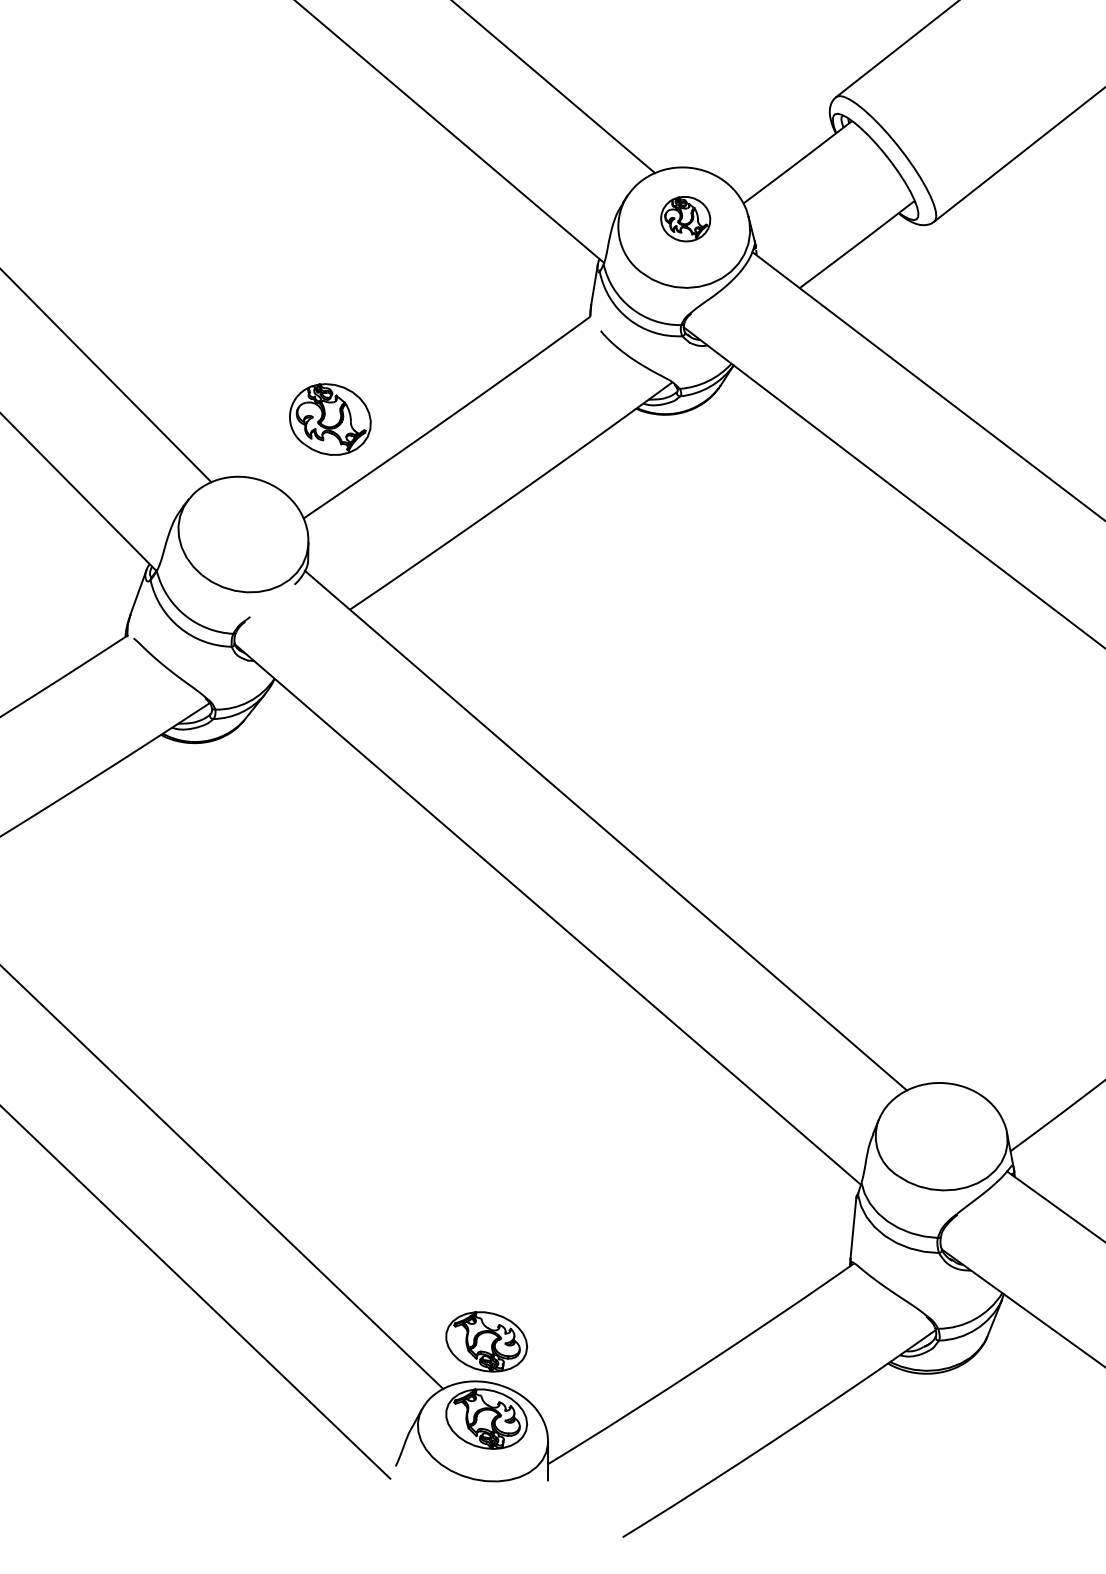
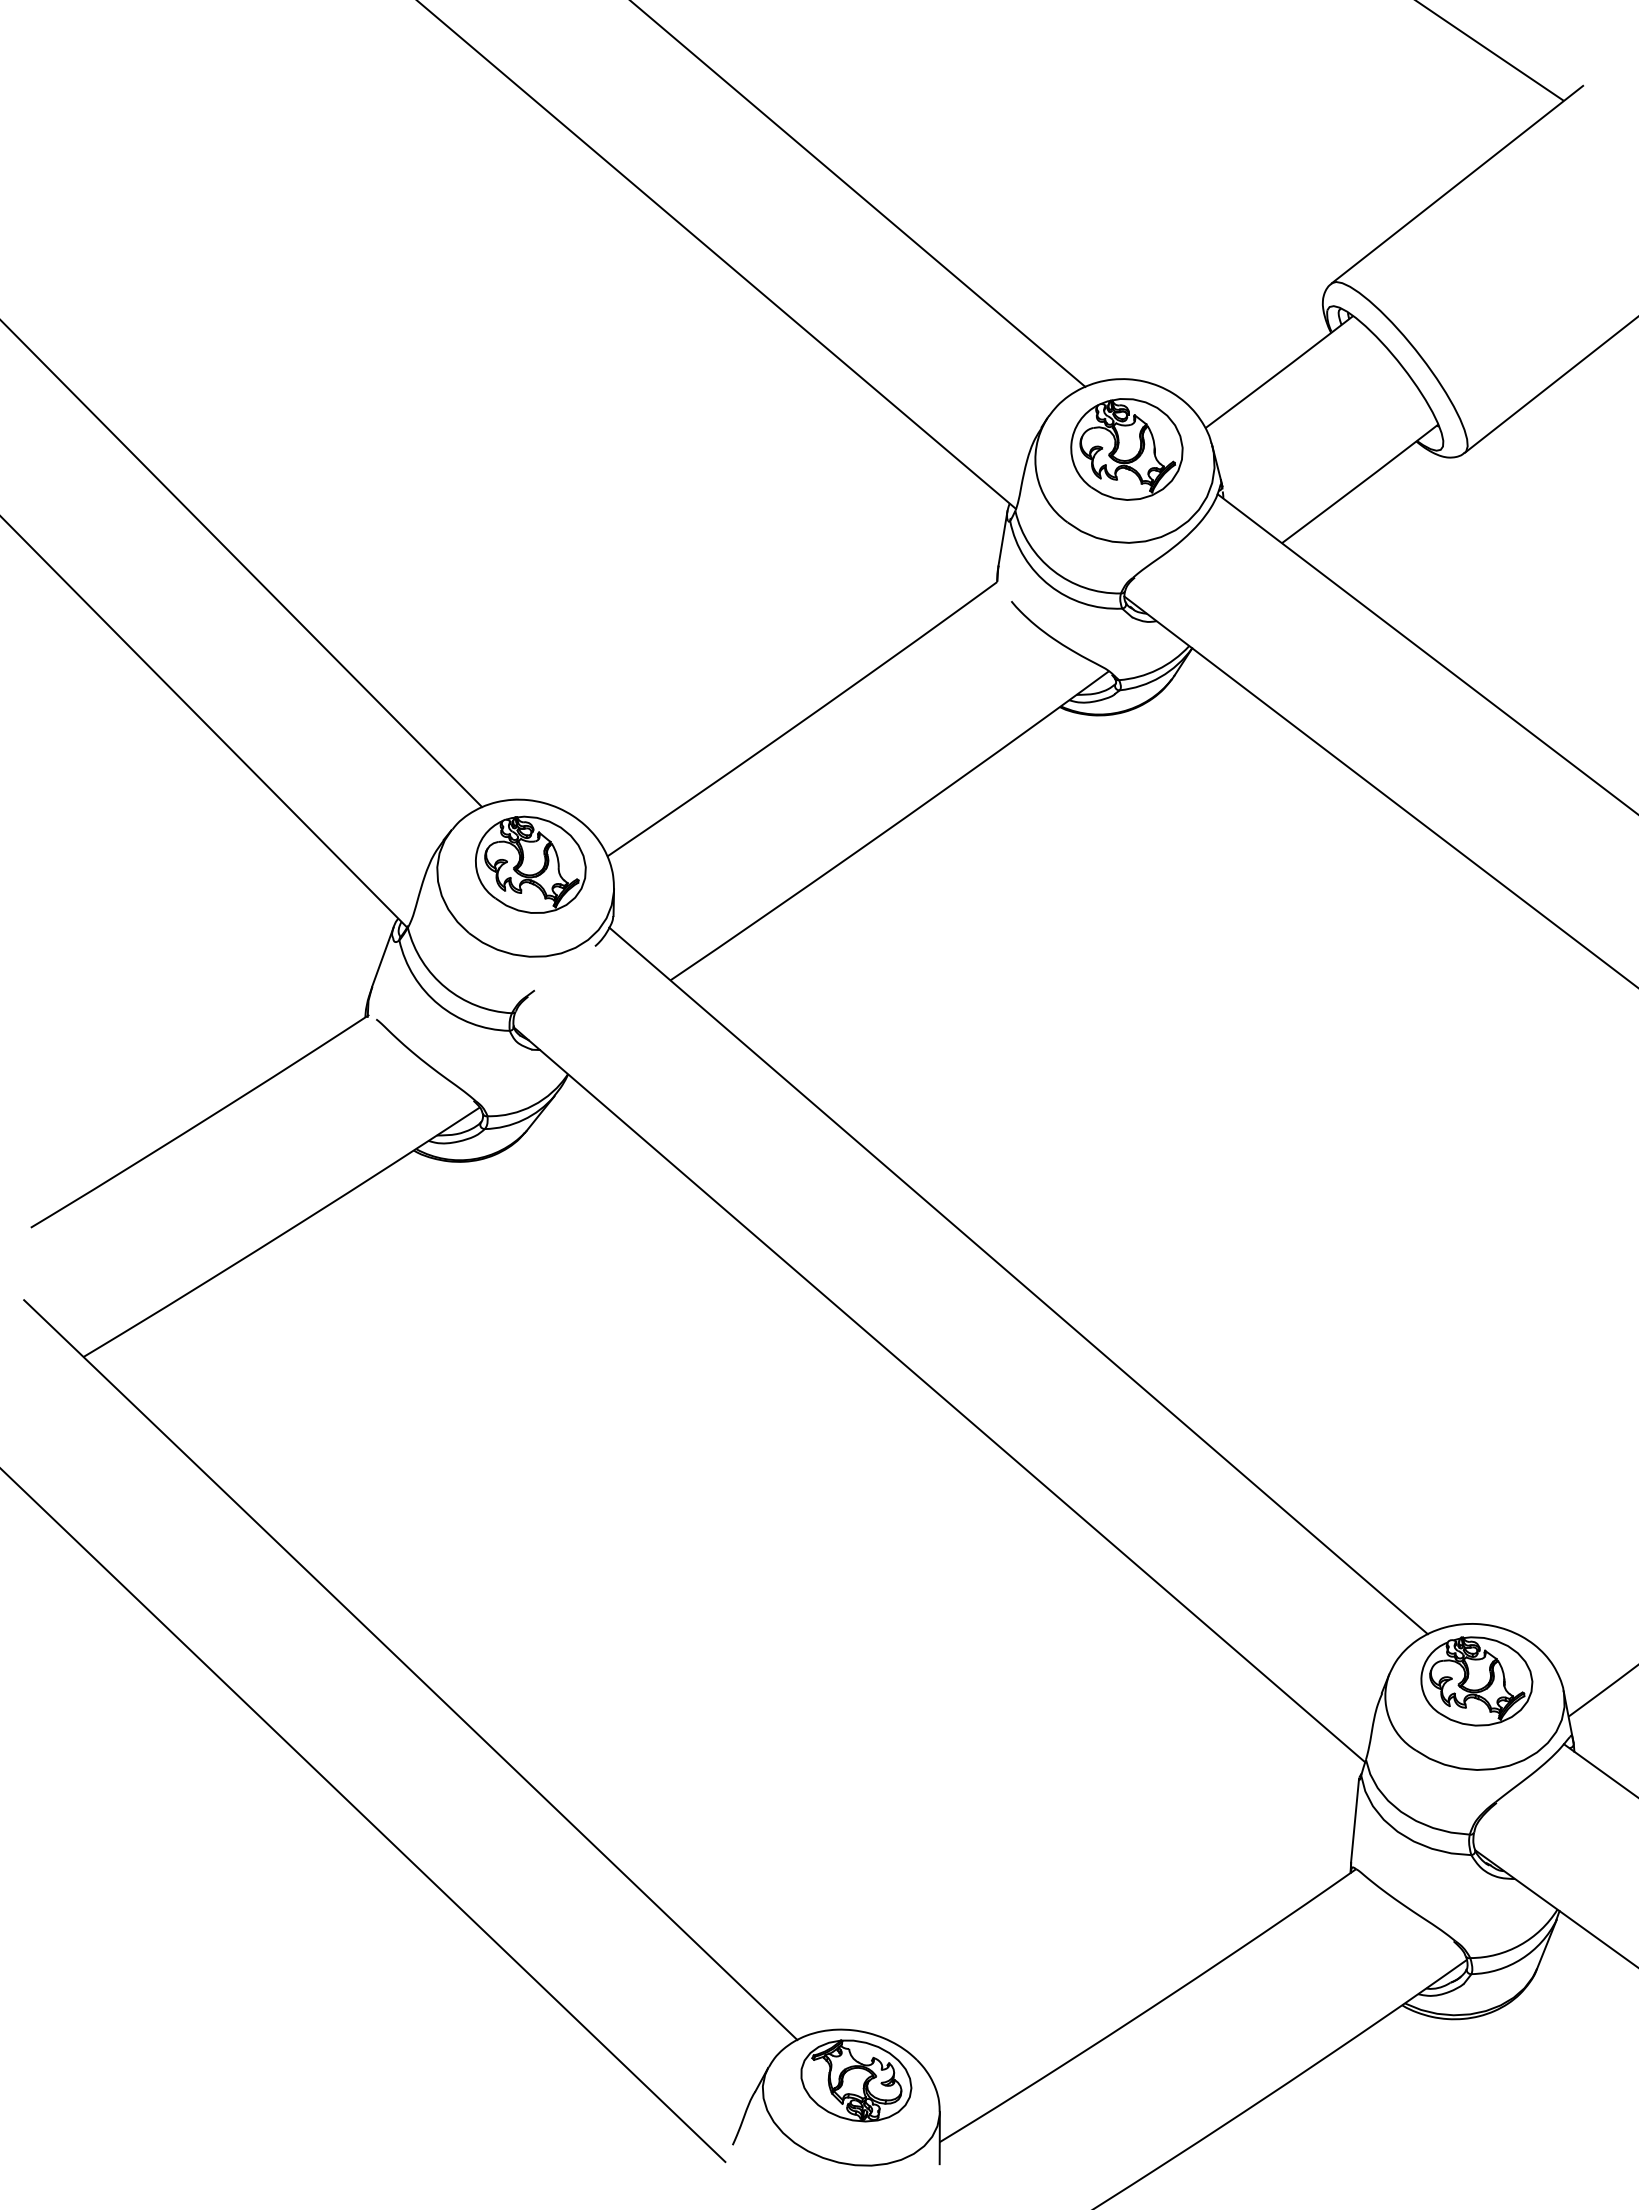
part: (685, 219) -> (1126, 449), size x1.67
part: (330, 419) -> (530, 864), moved
part: (942, 1125) -> (1476, 1681), added
part: (486, 1341) -> (856, 1975), removed

